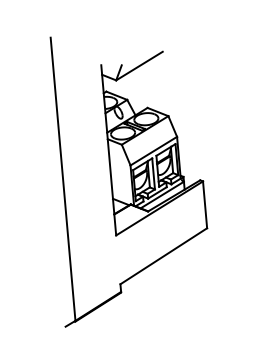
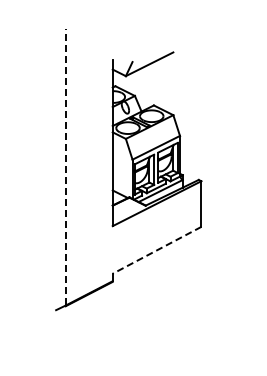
line: (63, 178) -> (66, 166), solid -> dashed
line: (163, 256) -> (156, 250), solid -> dashed

